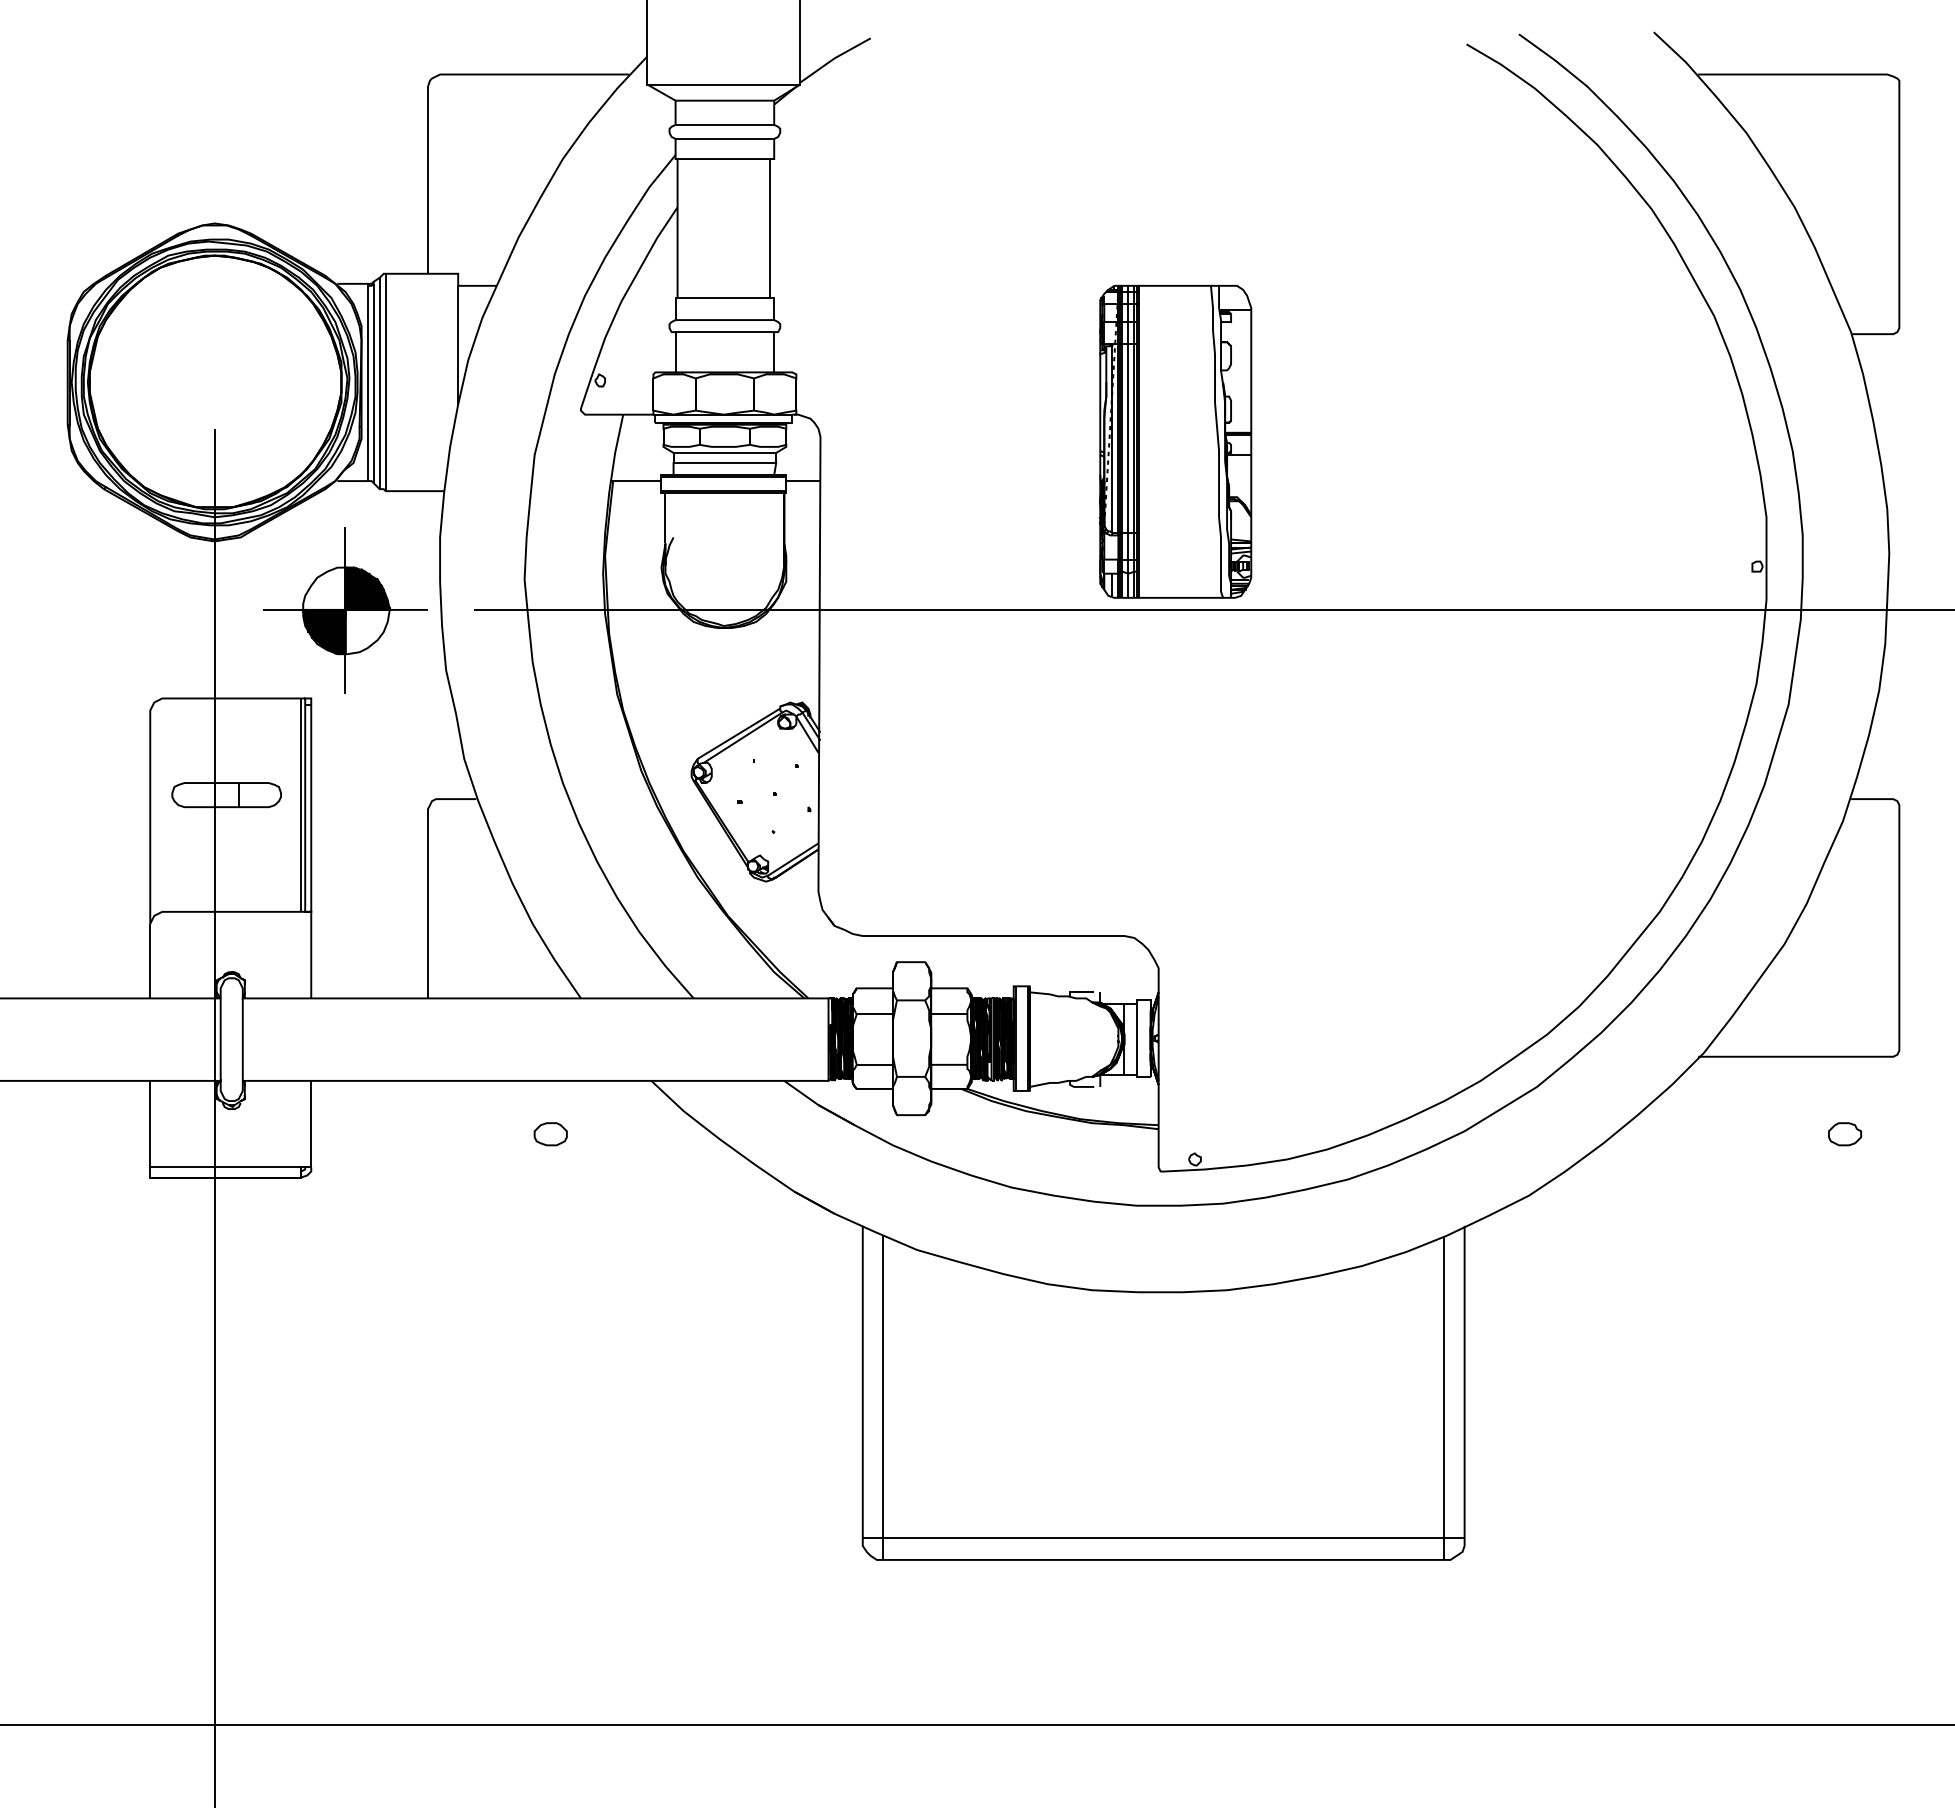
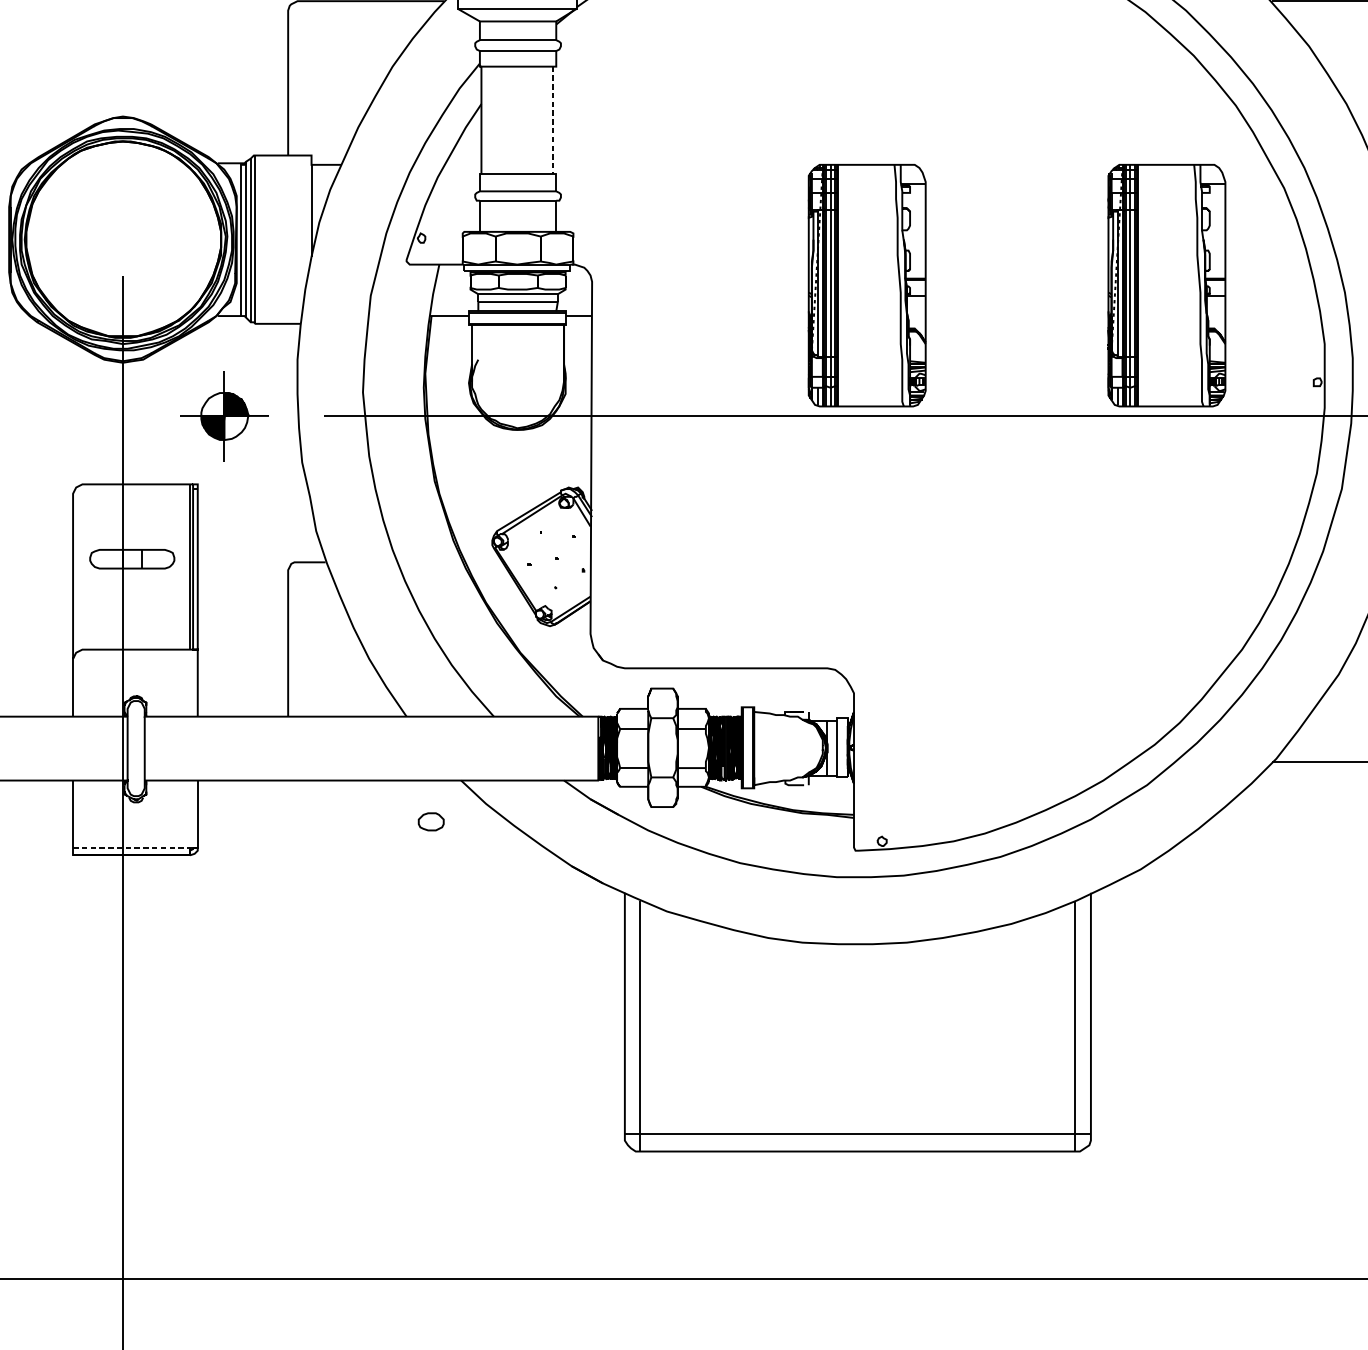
line: (770, 228) -> (553, 120), solid -> dashed
part: (1562, 441) -> (1166, 285), added
part: (345, 610) -> (224, 416), size x0.7
part: (550, 1134) -> (431, 822), moved
line: (226, 1167) -> (132, 847), solid -> dashed

